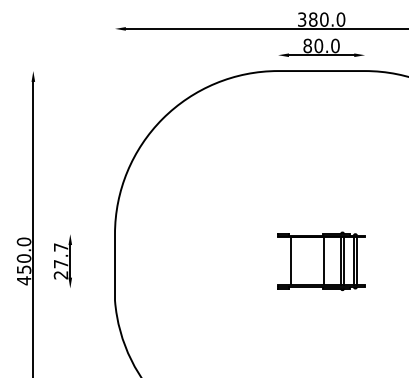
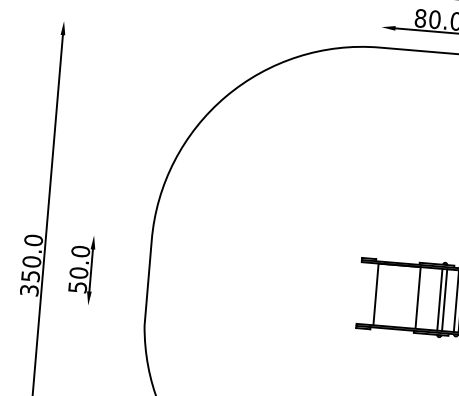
text: (60, 261) -> (78, 269), 27.7 -> 50.0
text: (23, 280) -> (28, 290), 450.0 -> 350.0

